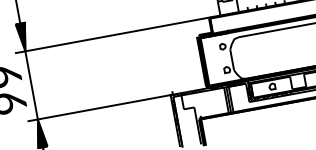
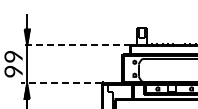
line: (113, 35) -> (76, 45), solid -> dashed
line: (99, 108) -> (61, 83), solid -> dashed

